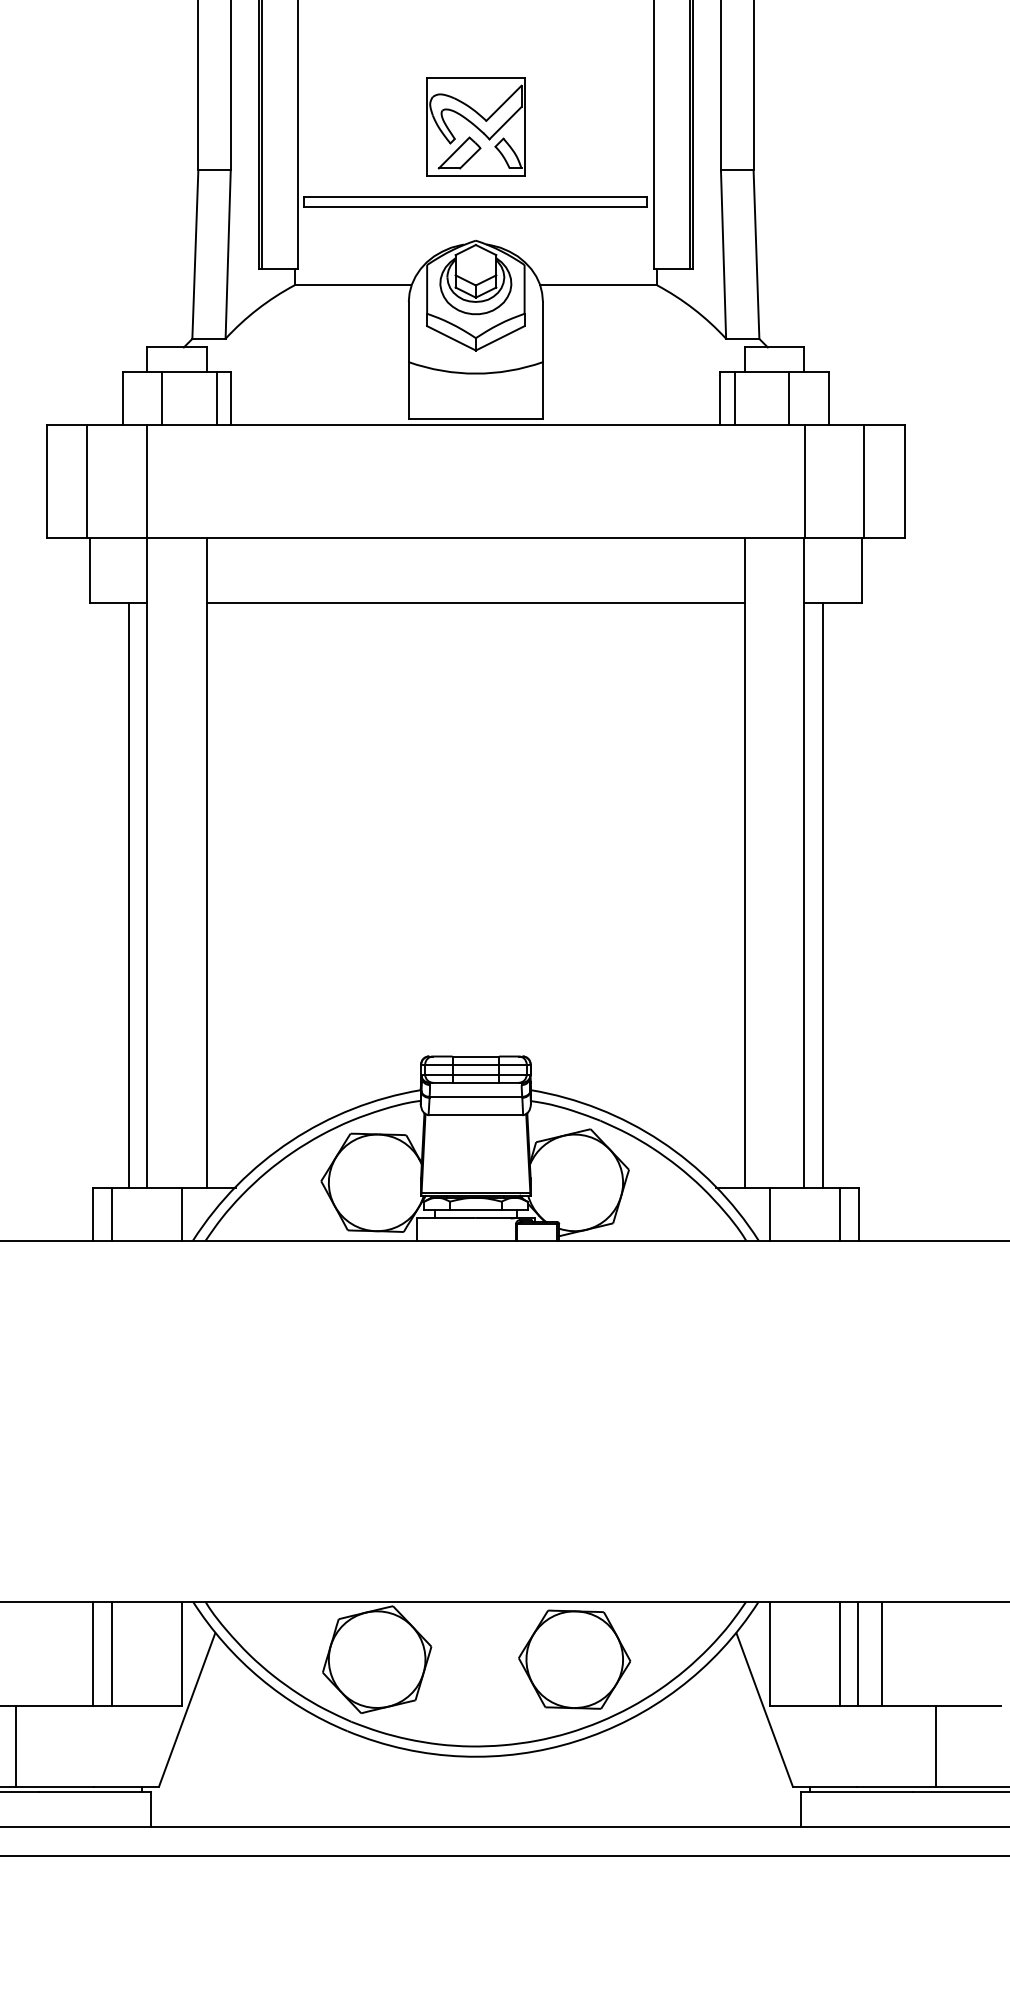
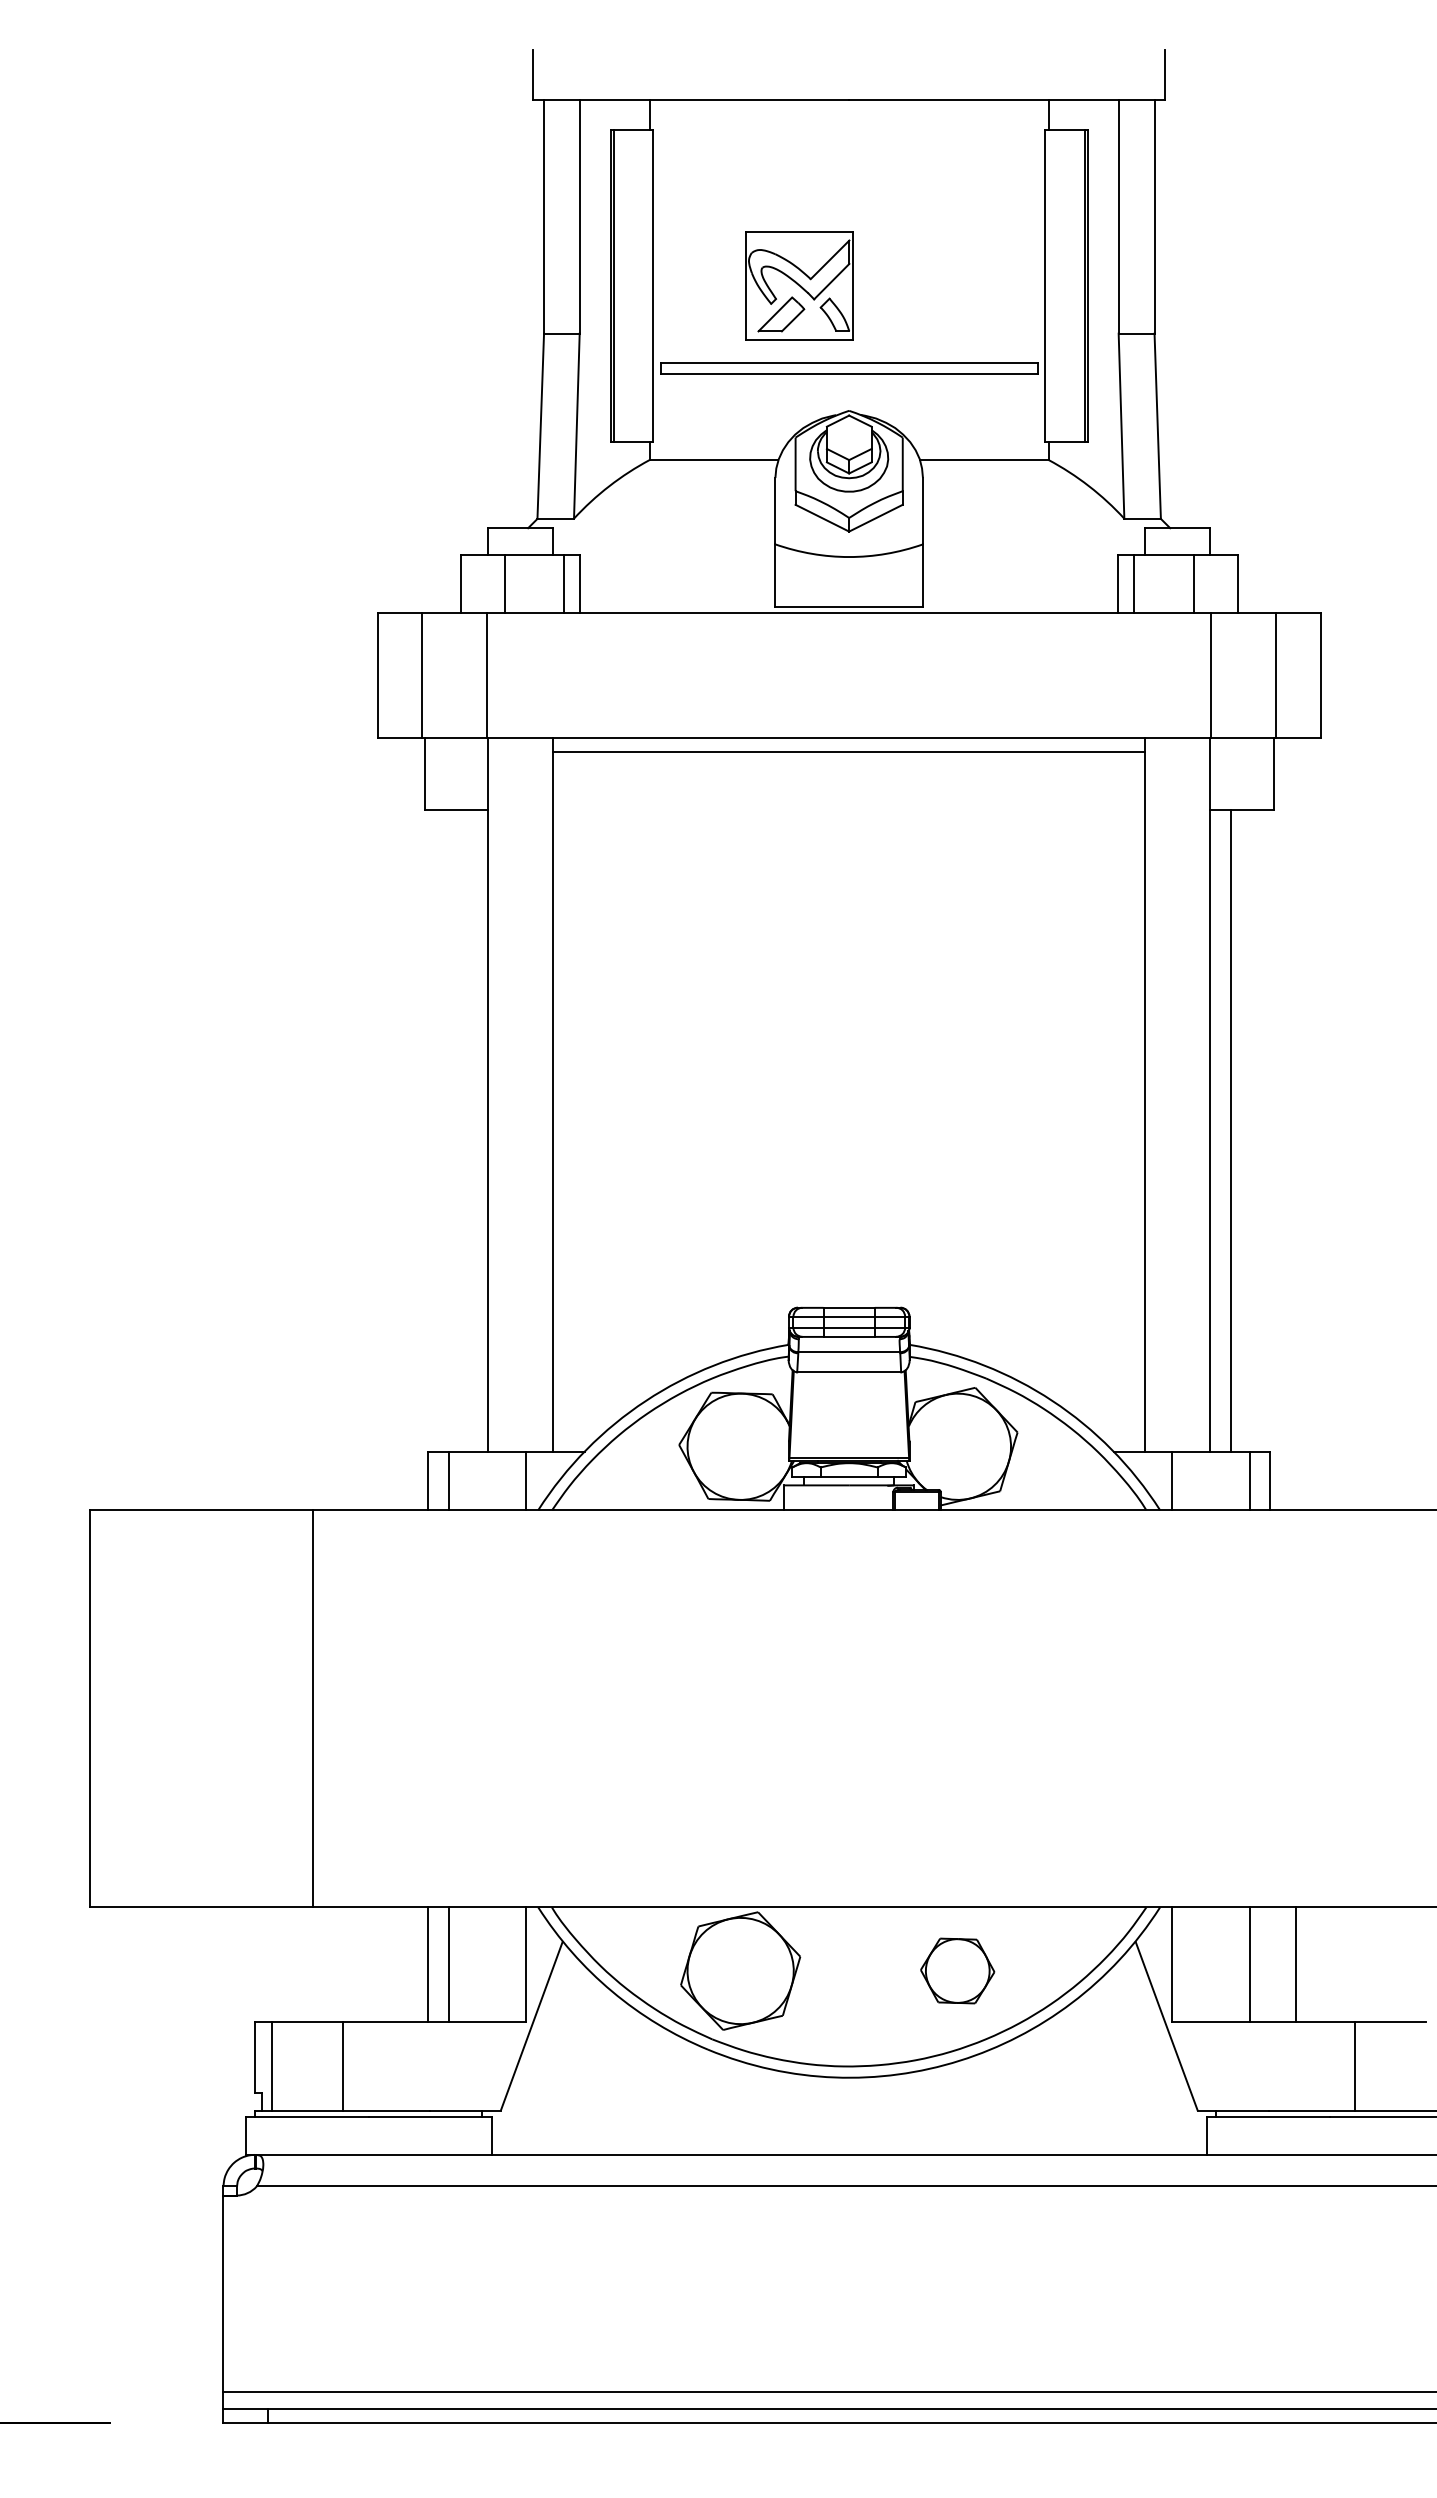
part: (476, 126) -> (799, 285), moved
line: (476, 603) -> (849, 751), moved
line: (128, 895) -> (467, 1130), removed
line: (857, 1653) -> (1268, 1964), removed
part: (574, 1659) -> (957, 1970), size x0.6

